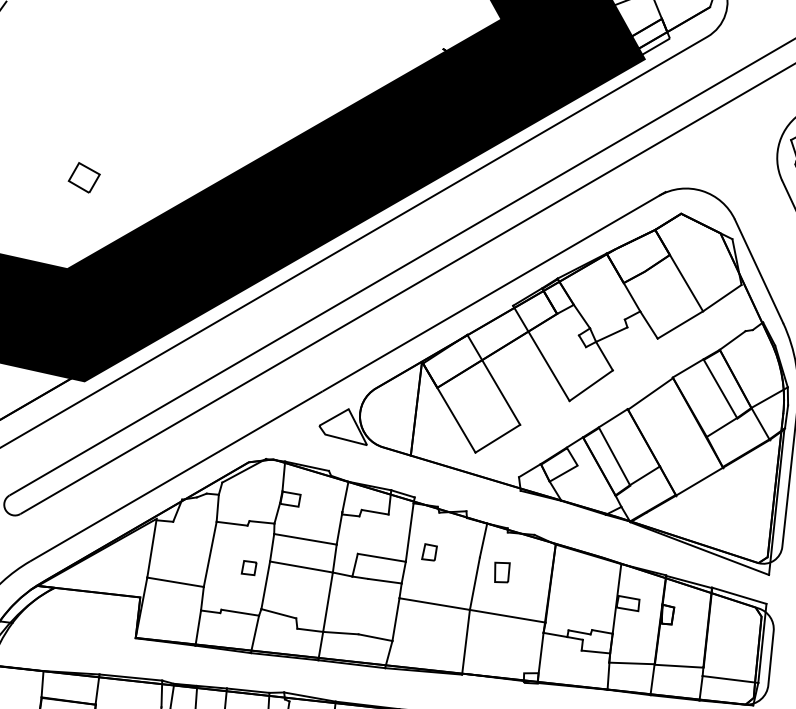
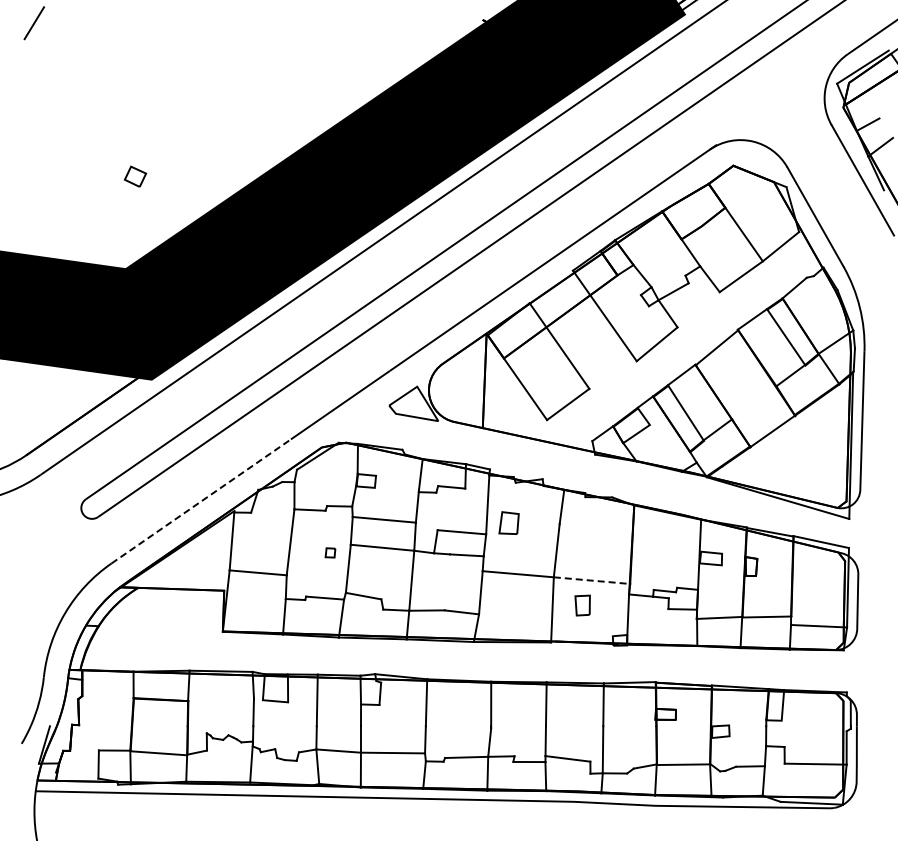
part: (84, 177) -> (135, 176), size x0.7
line: (127, 503) -> (204, 498), solid -> dashed
part: (429, 551) -> (508, 522), size x1.4
part: (249, 567) -> (330, 552), size x0.7
part: (501, 572) -> (582, 605), moved
line: (508, 616) -> (592, 580), solid -> dashed

